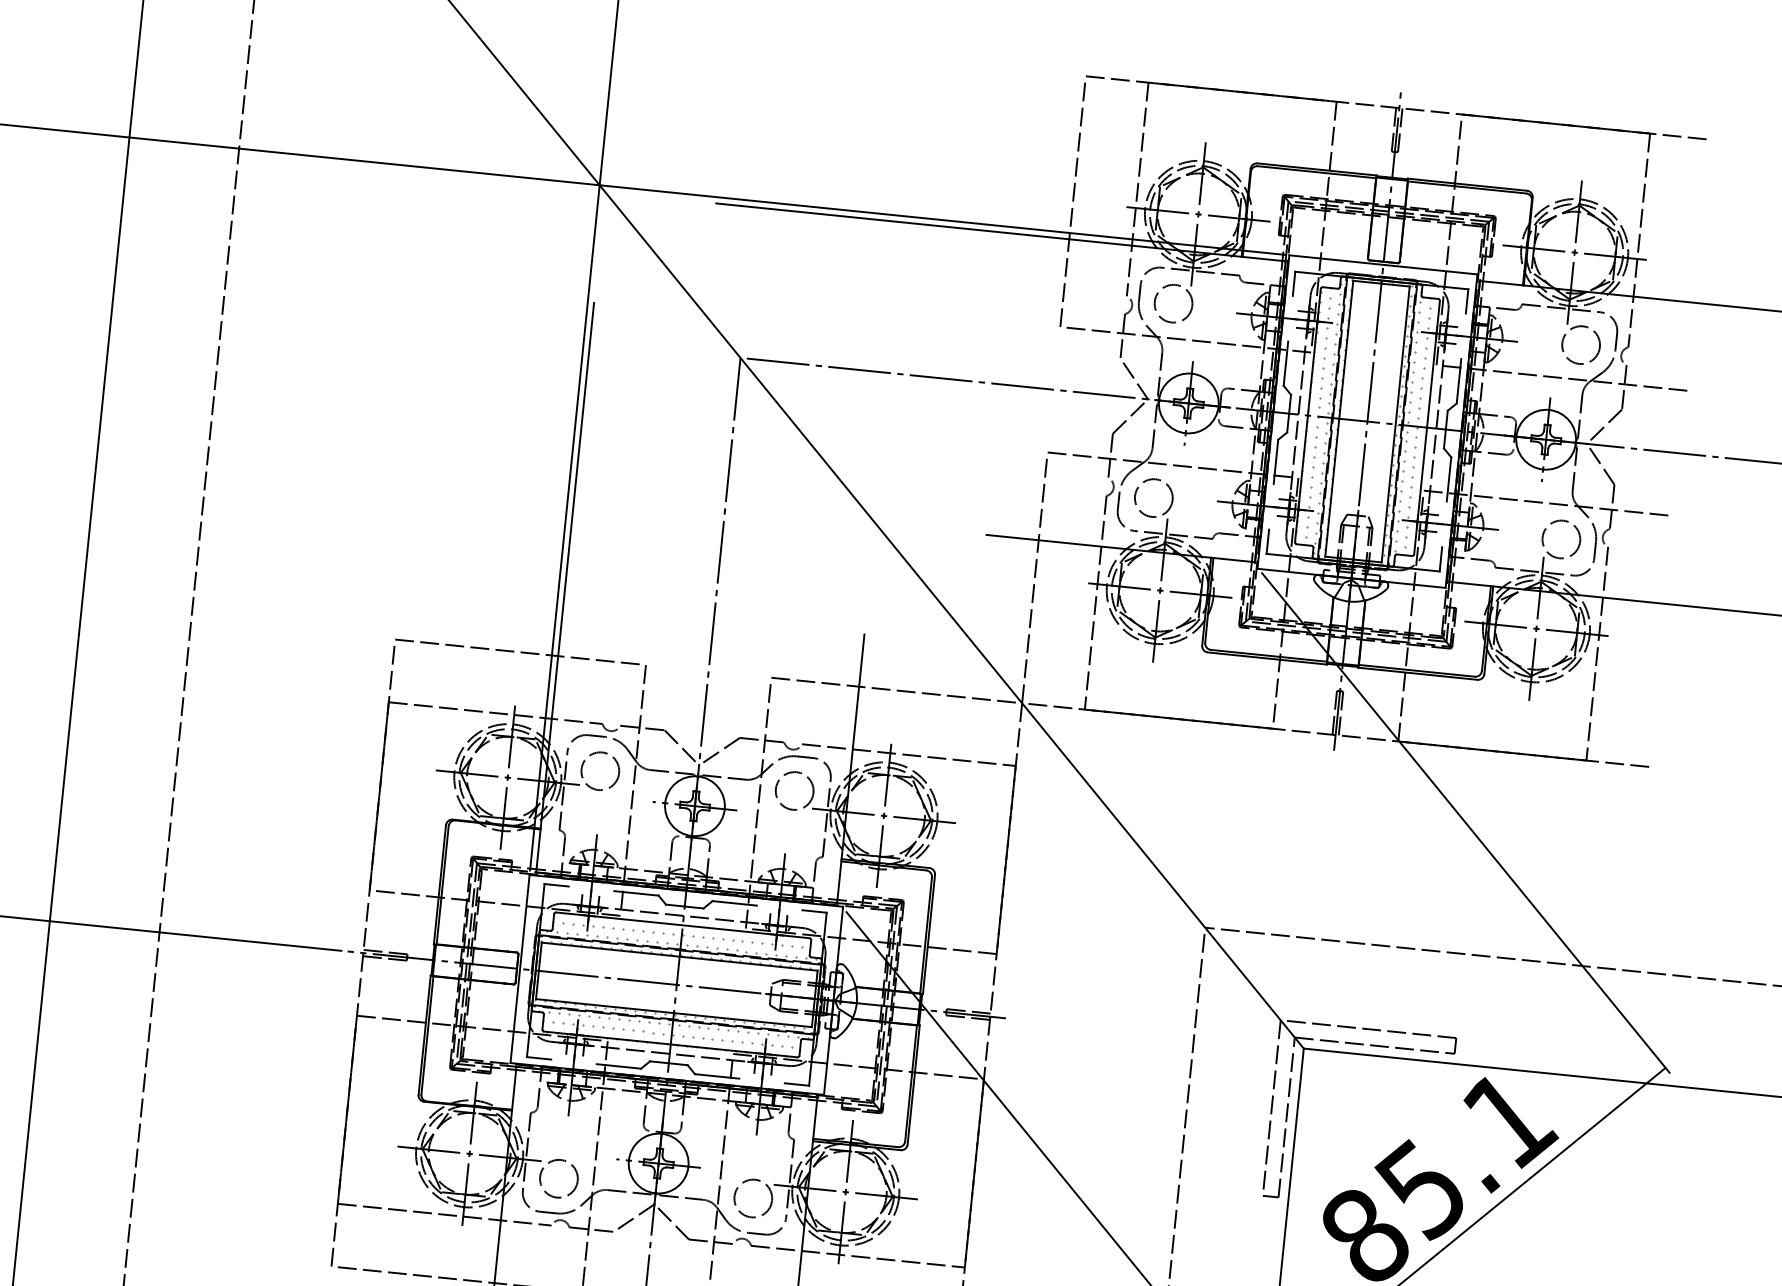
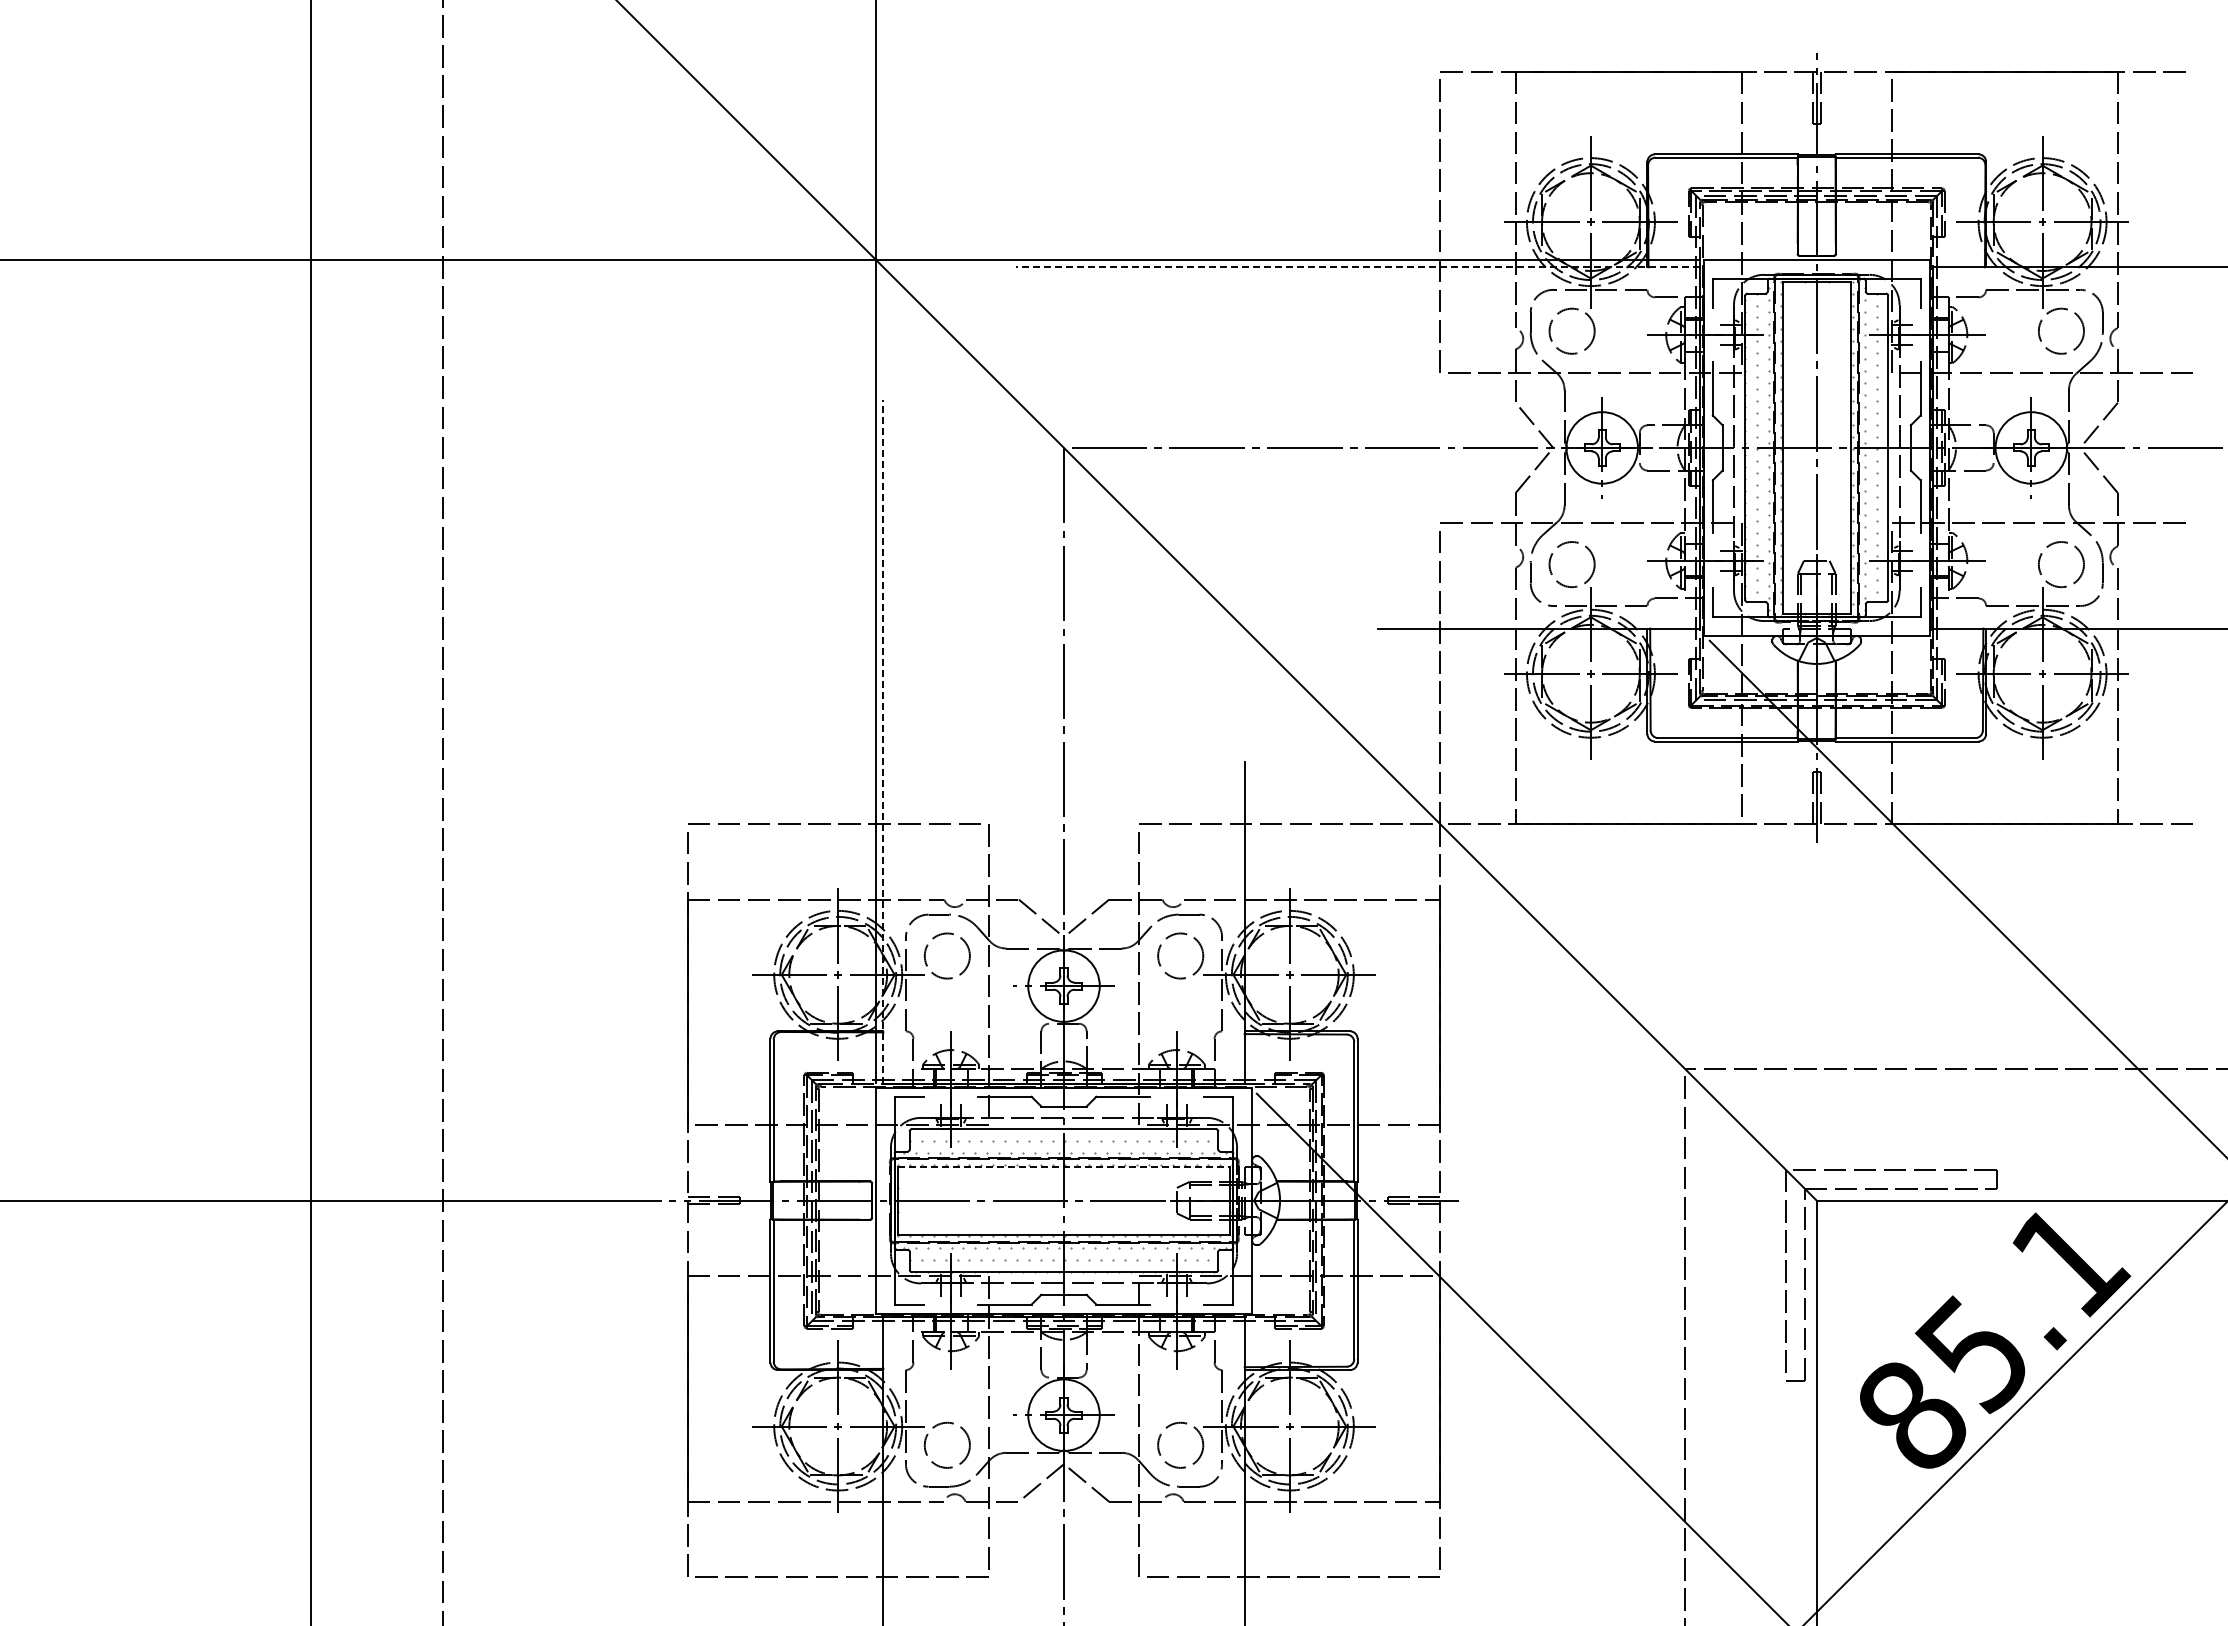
line: (1001, 232) -> (1358, 267), solid -> dashed
line: (565, 588) -> (883, 742), solid -> dashed
line: (680, 956) -> (1064, 1166), solid -> dashed

